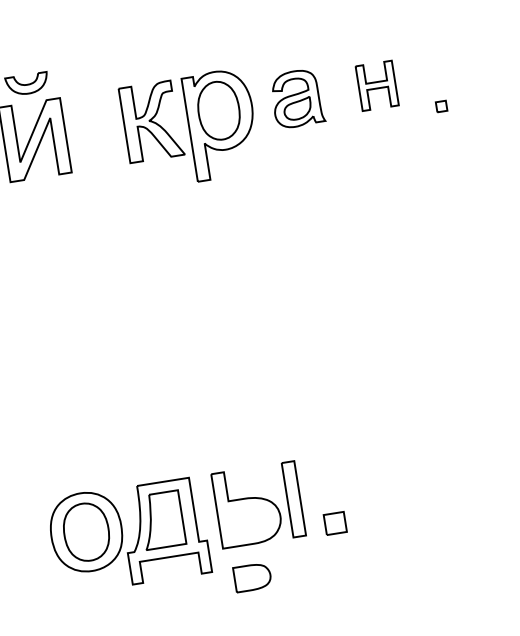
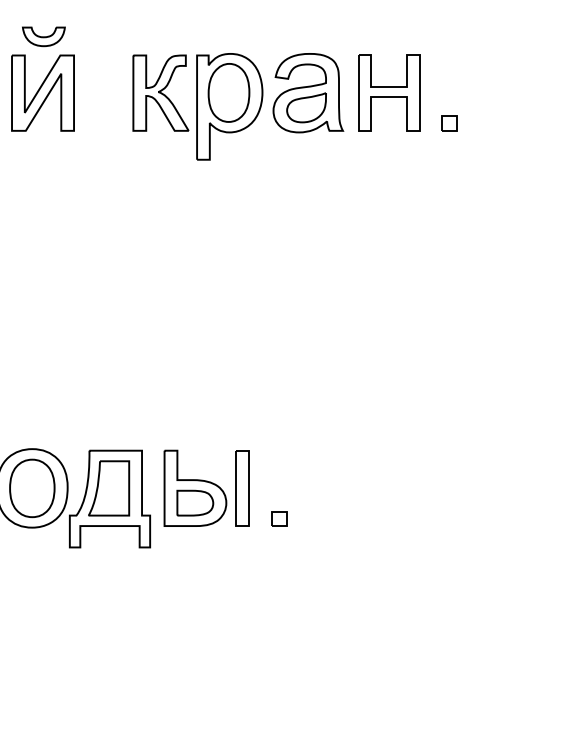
part: (377, 85) -> (389, 92), size x1.67
part: (297, 98) -> (308, 93), size x1.43
part: (441, 106) -> (449, 123), size x1.43
part: (335, 523) -> (279, 518), size x0.71
part: (252, 576) -> (195, 502), moved

